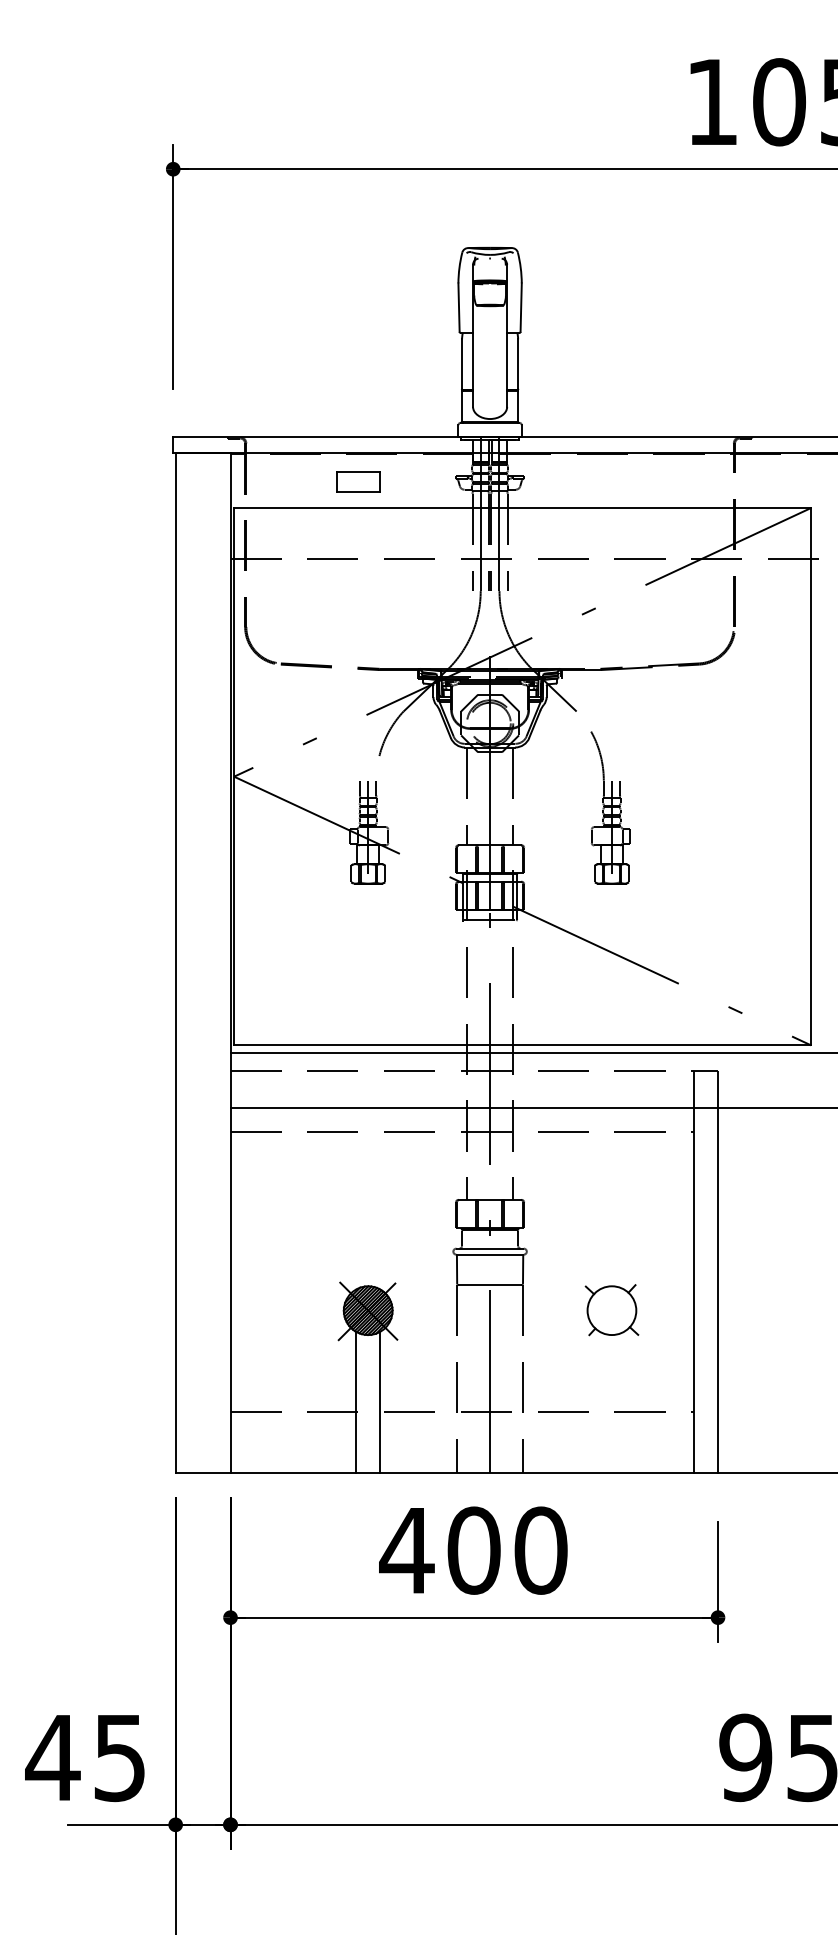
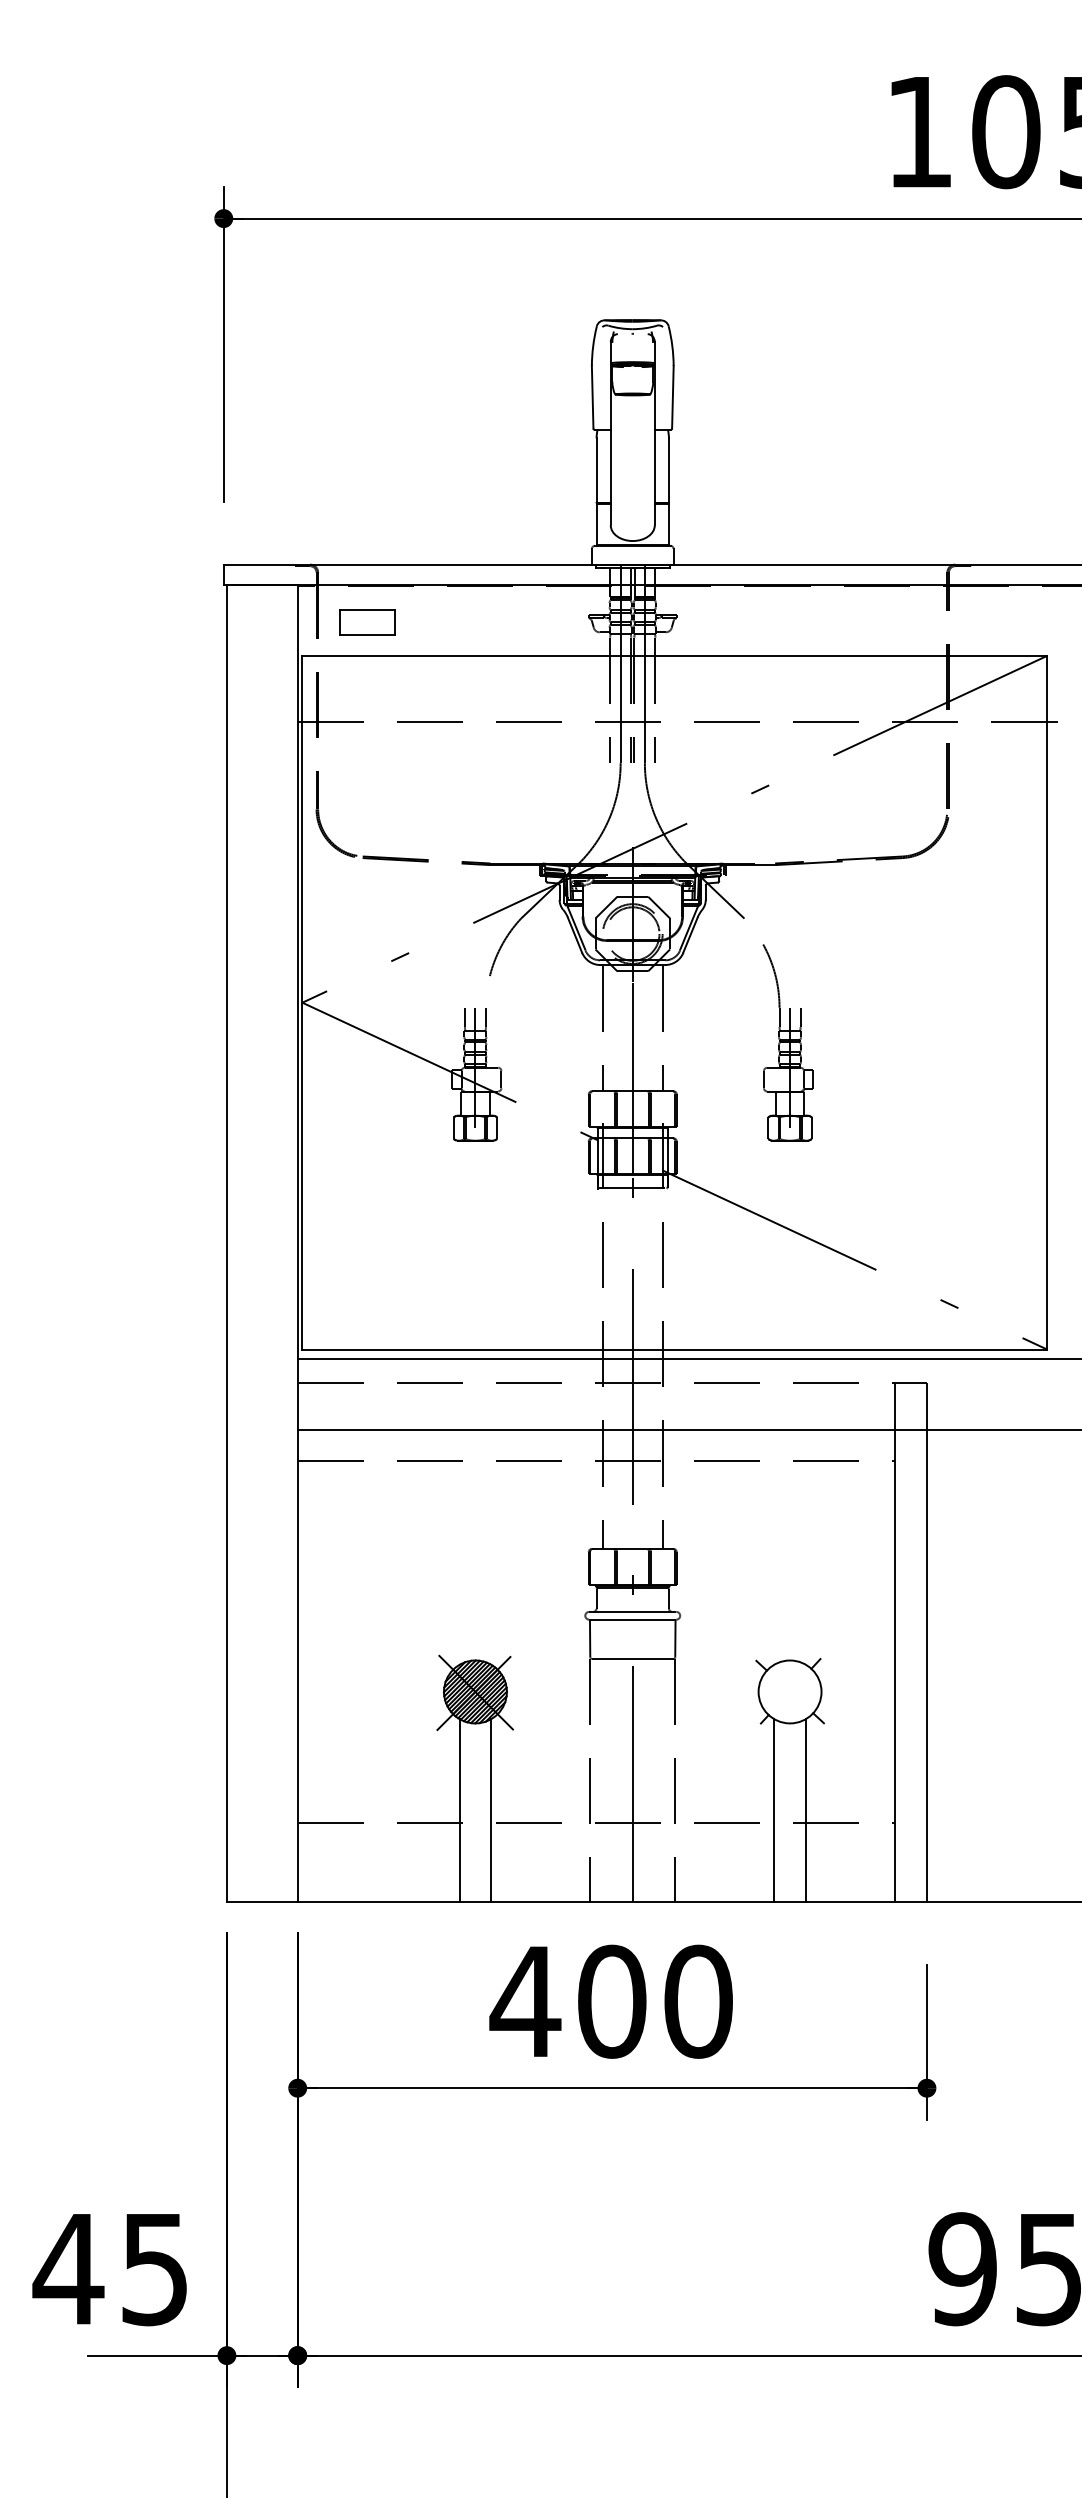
part: (358, 481) -> (367, 621), moved
line: (599, 1402) -> (773, 1810), added
line: (624, 1402) -> (806, 1810), added

